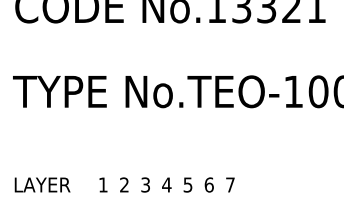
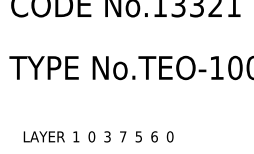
text: (41, 184) -> (43, 136), moved
text: (123, 184) -> (91, 136), 2 -> 0
text: (165, 184) -> (122, 136), 4 -> 7
text: (229, 184) -> (169, 136), 7 -> 0

